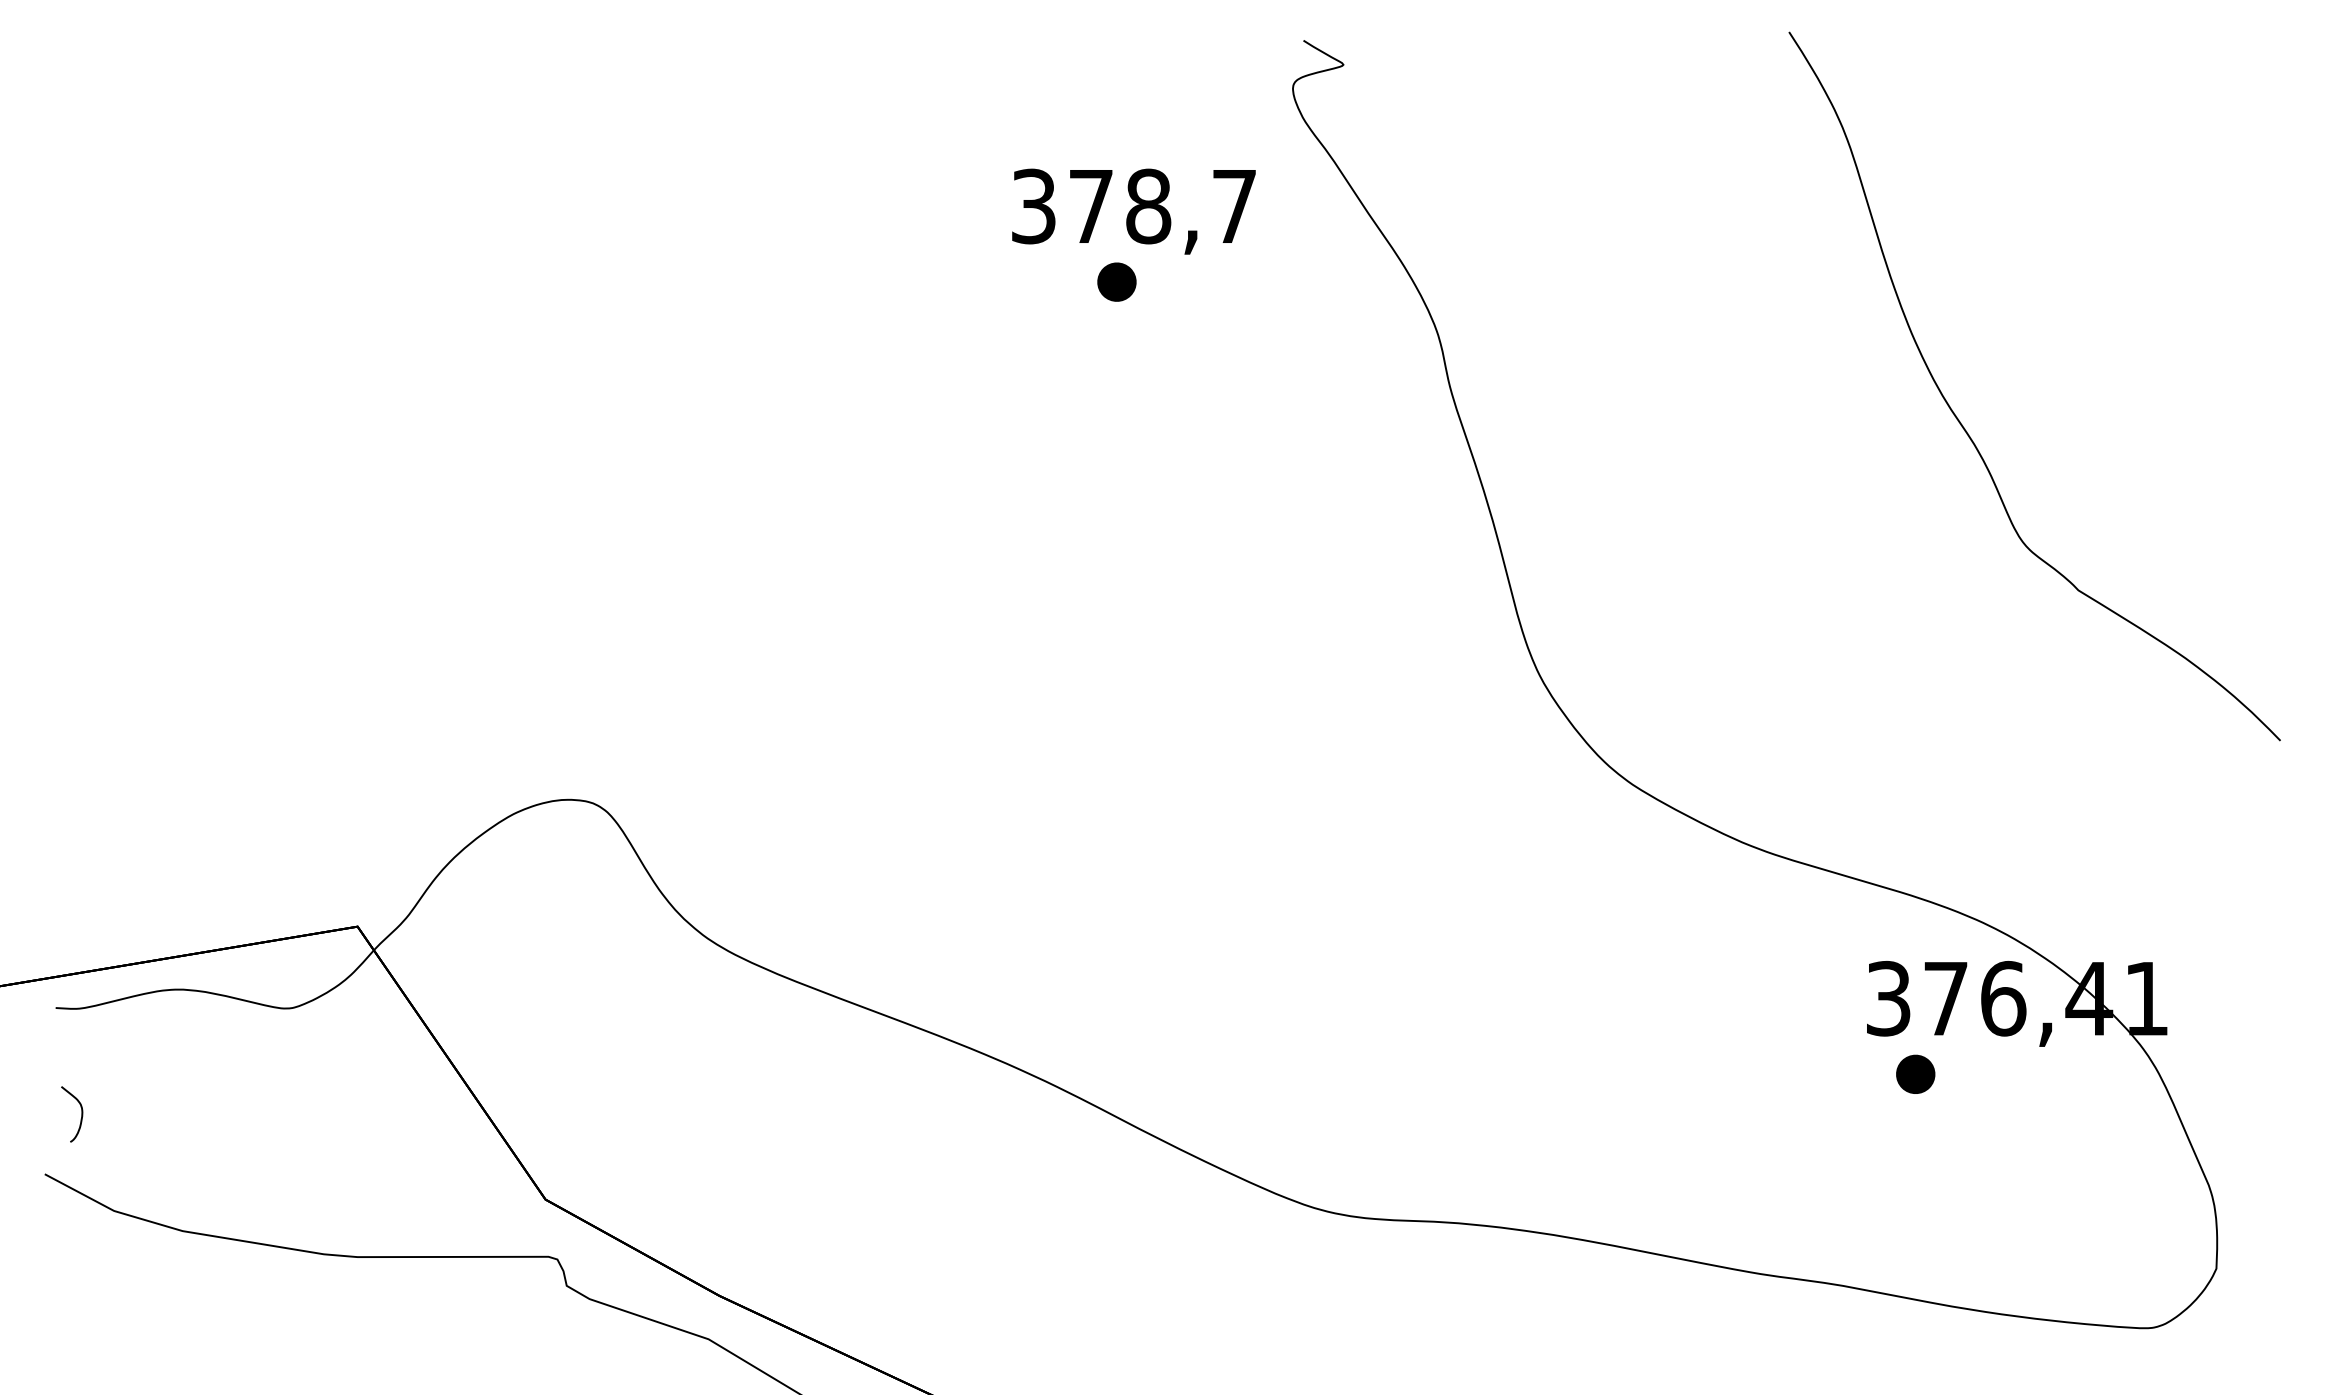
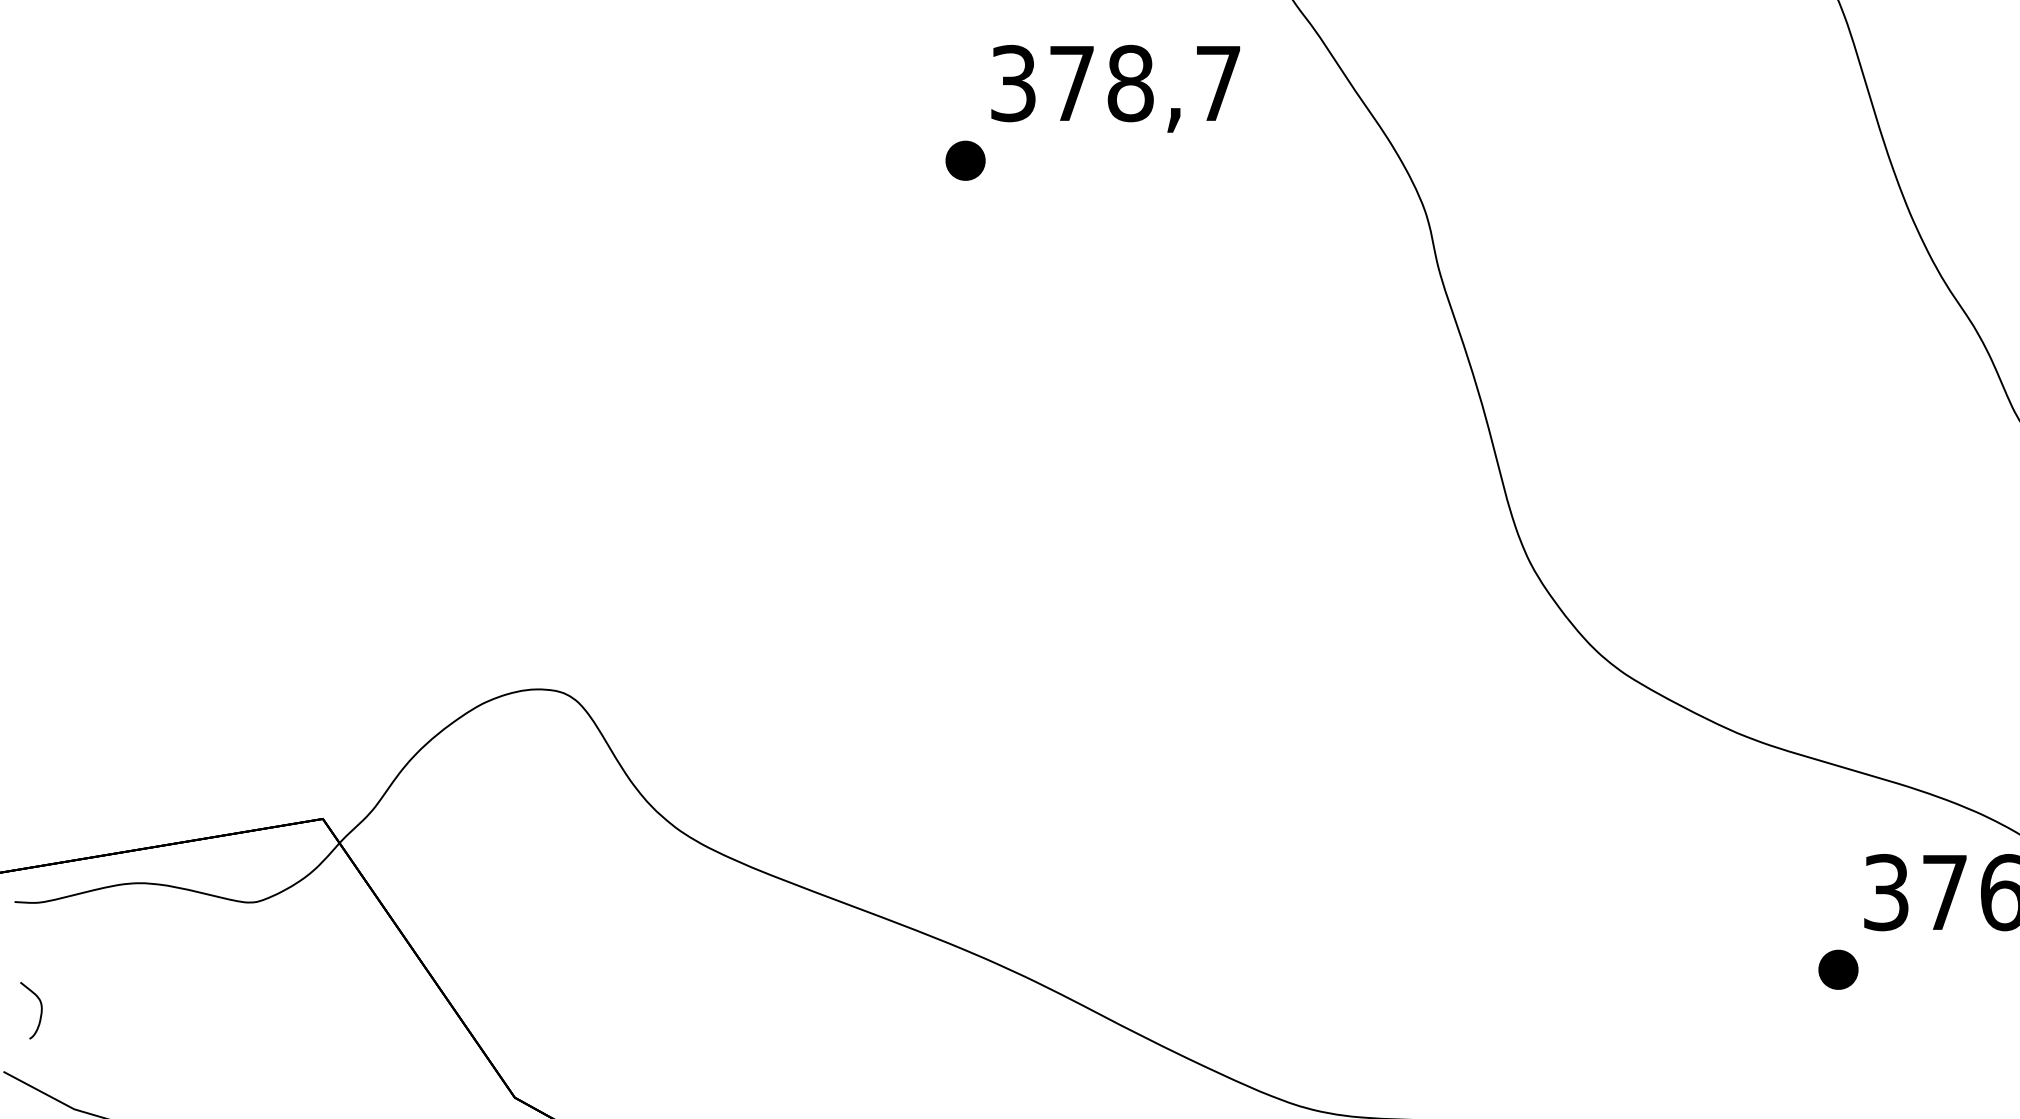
part: (1116, 281) -> (965, 160), moved
part: (1915, 1073) -> (1838, 968), moved

